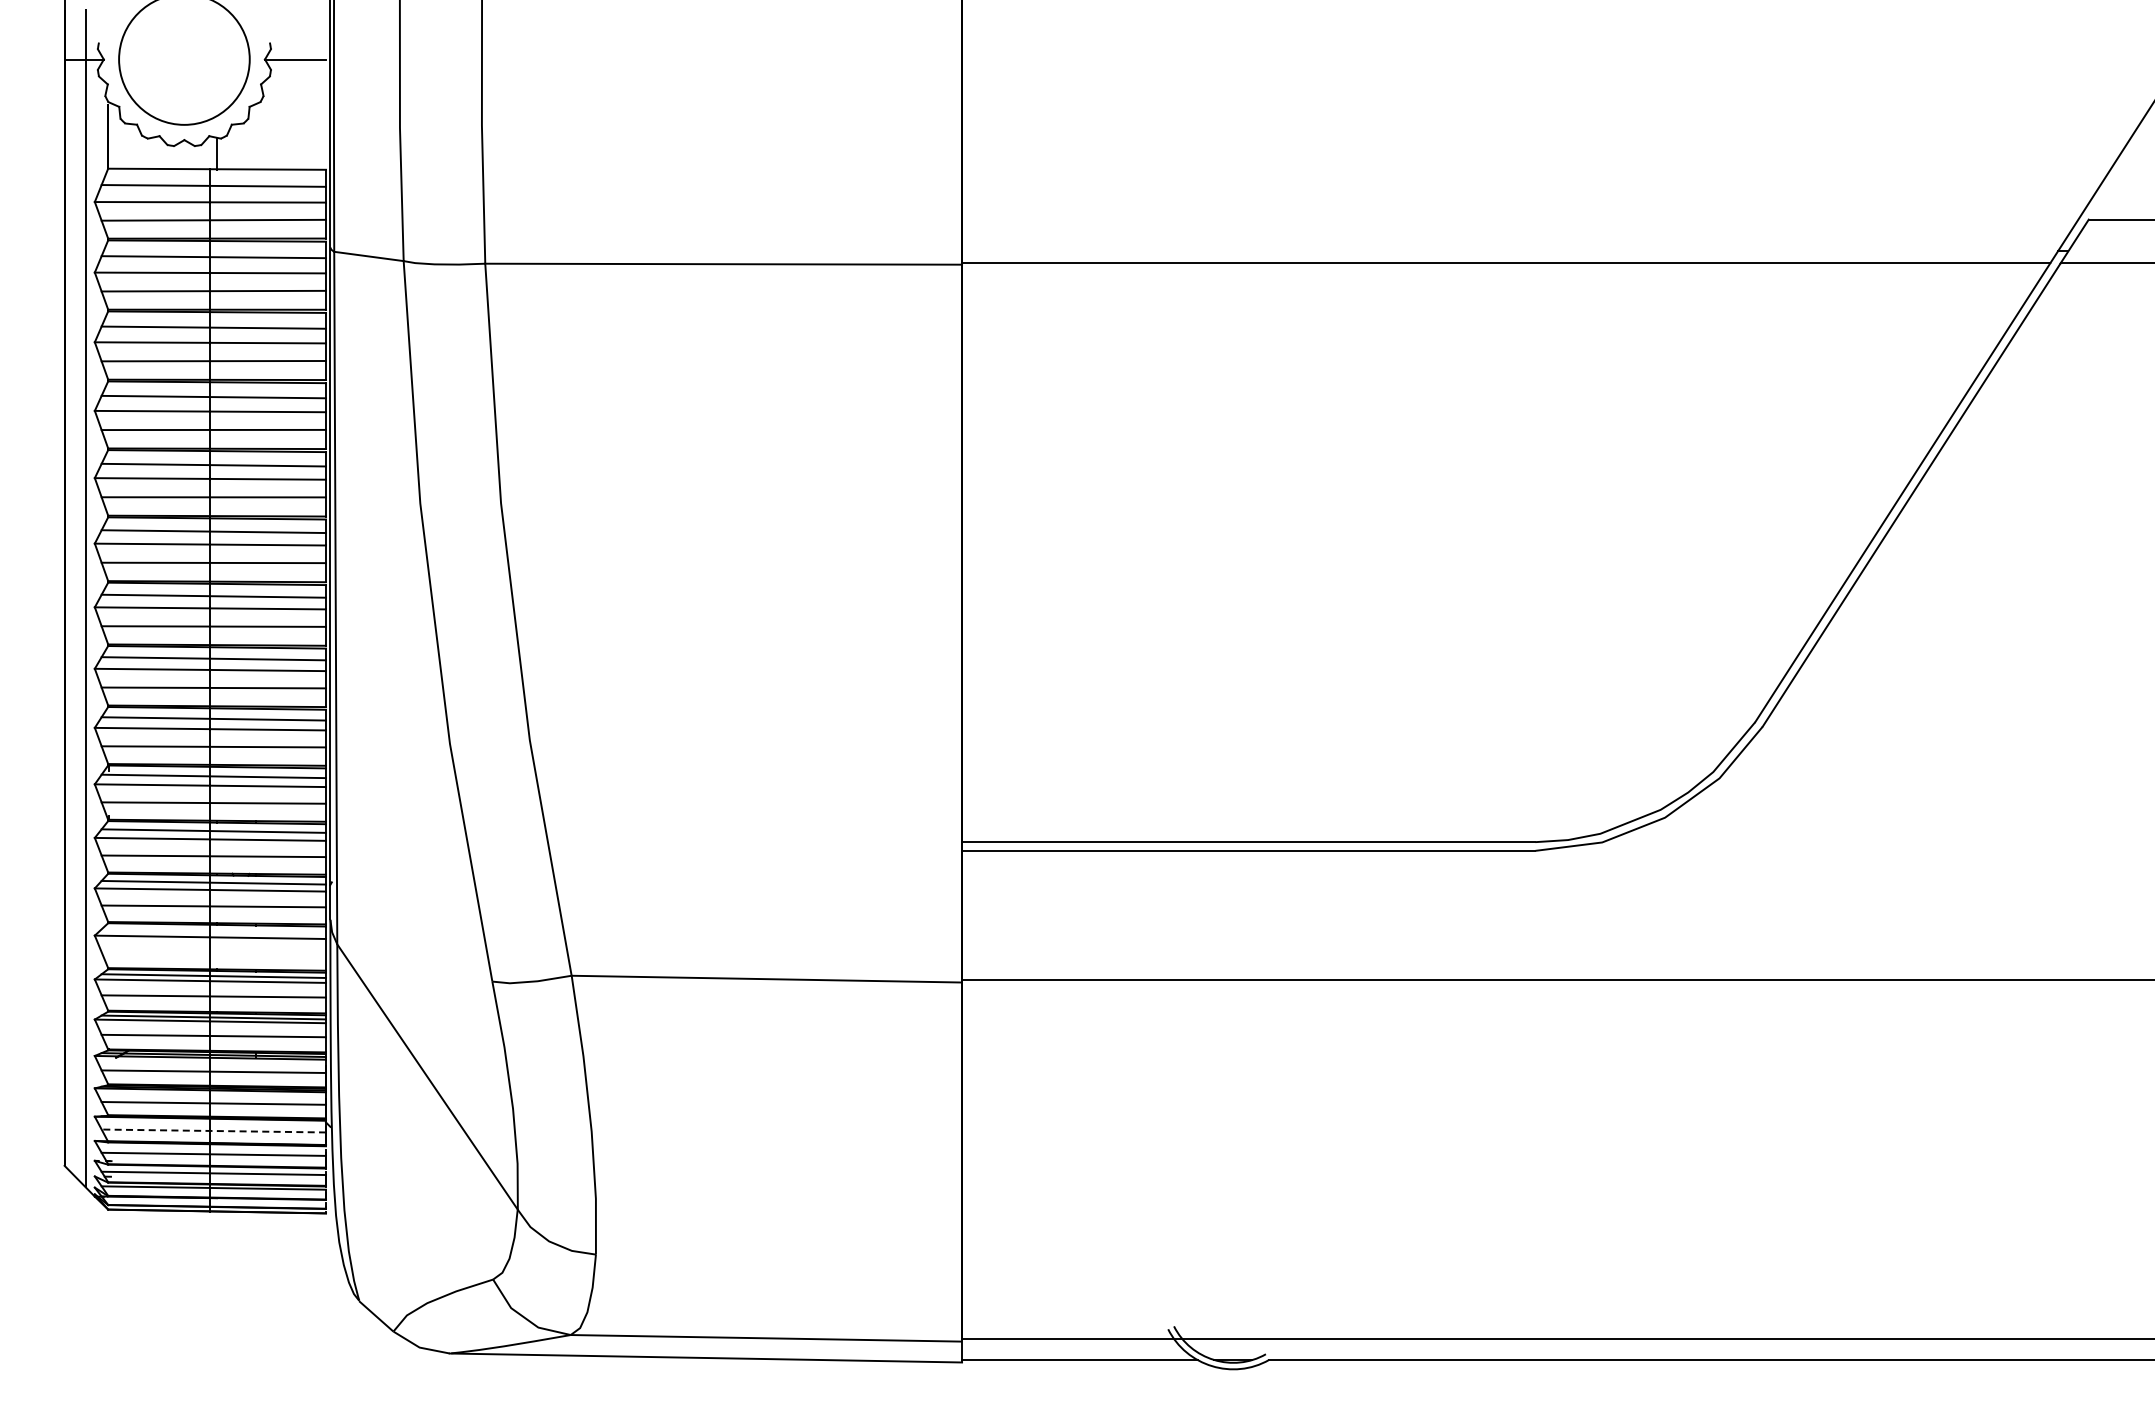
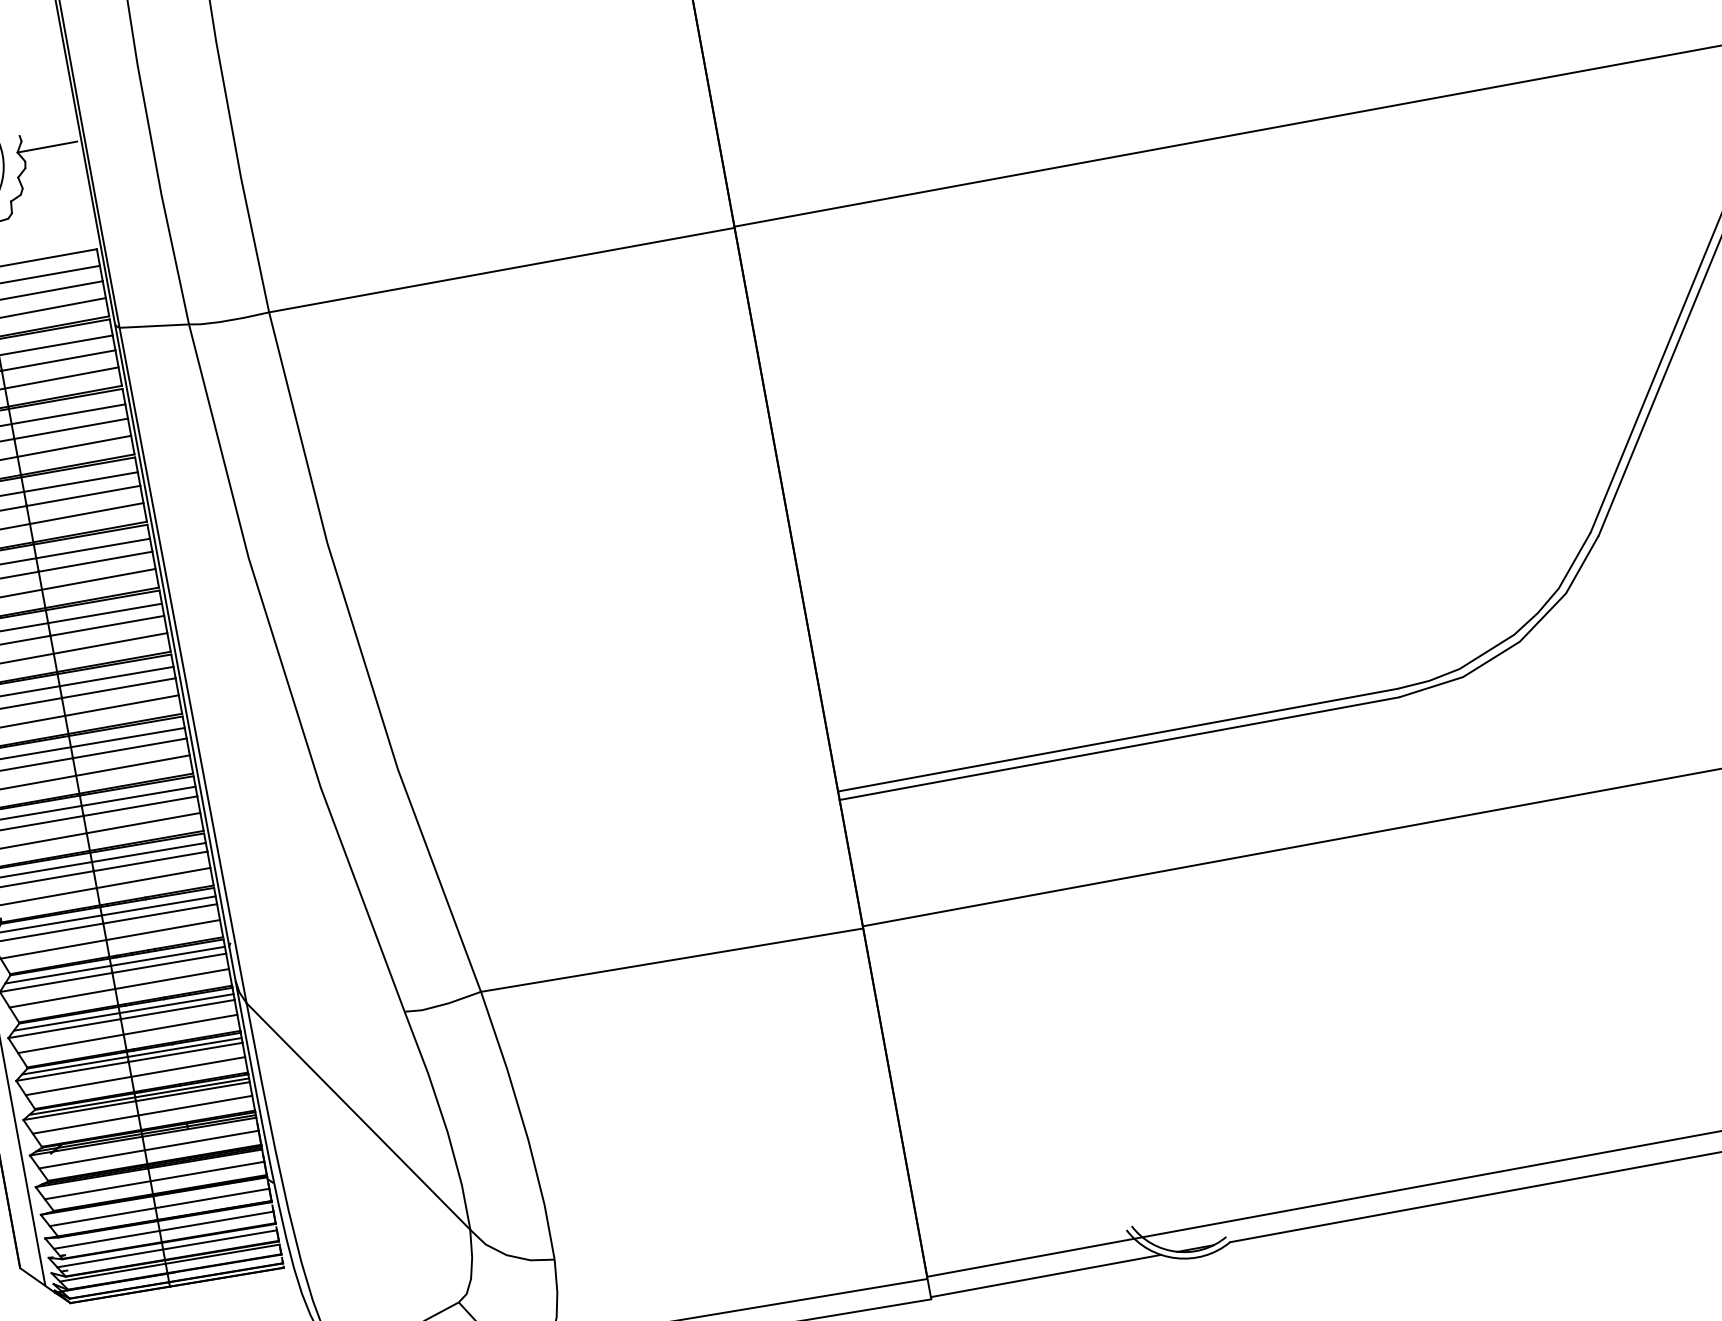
line: (213, 931) -> (123, 1012), added
line: (213, 953) -> (127, 1034), added
line: (213, 1131) -> (159, 1208), dashed -> solid

